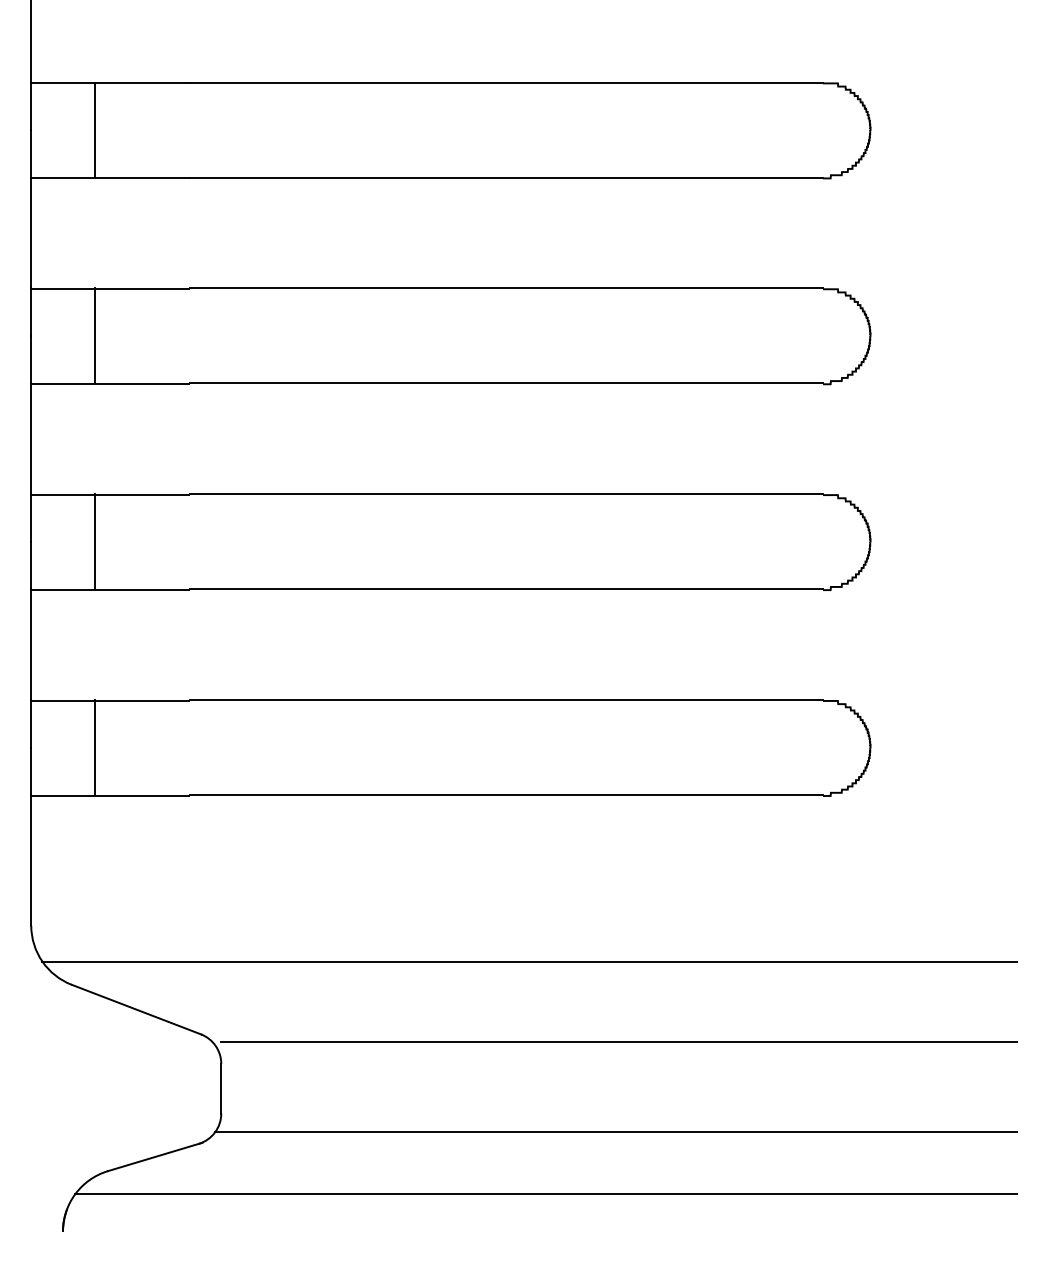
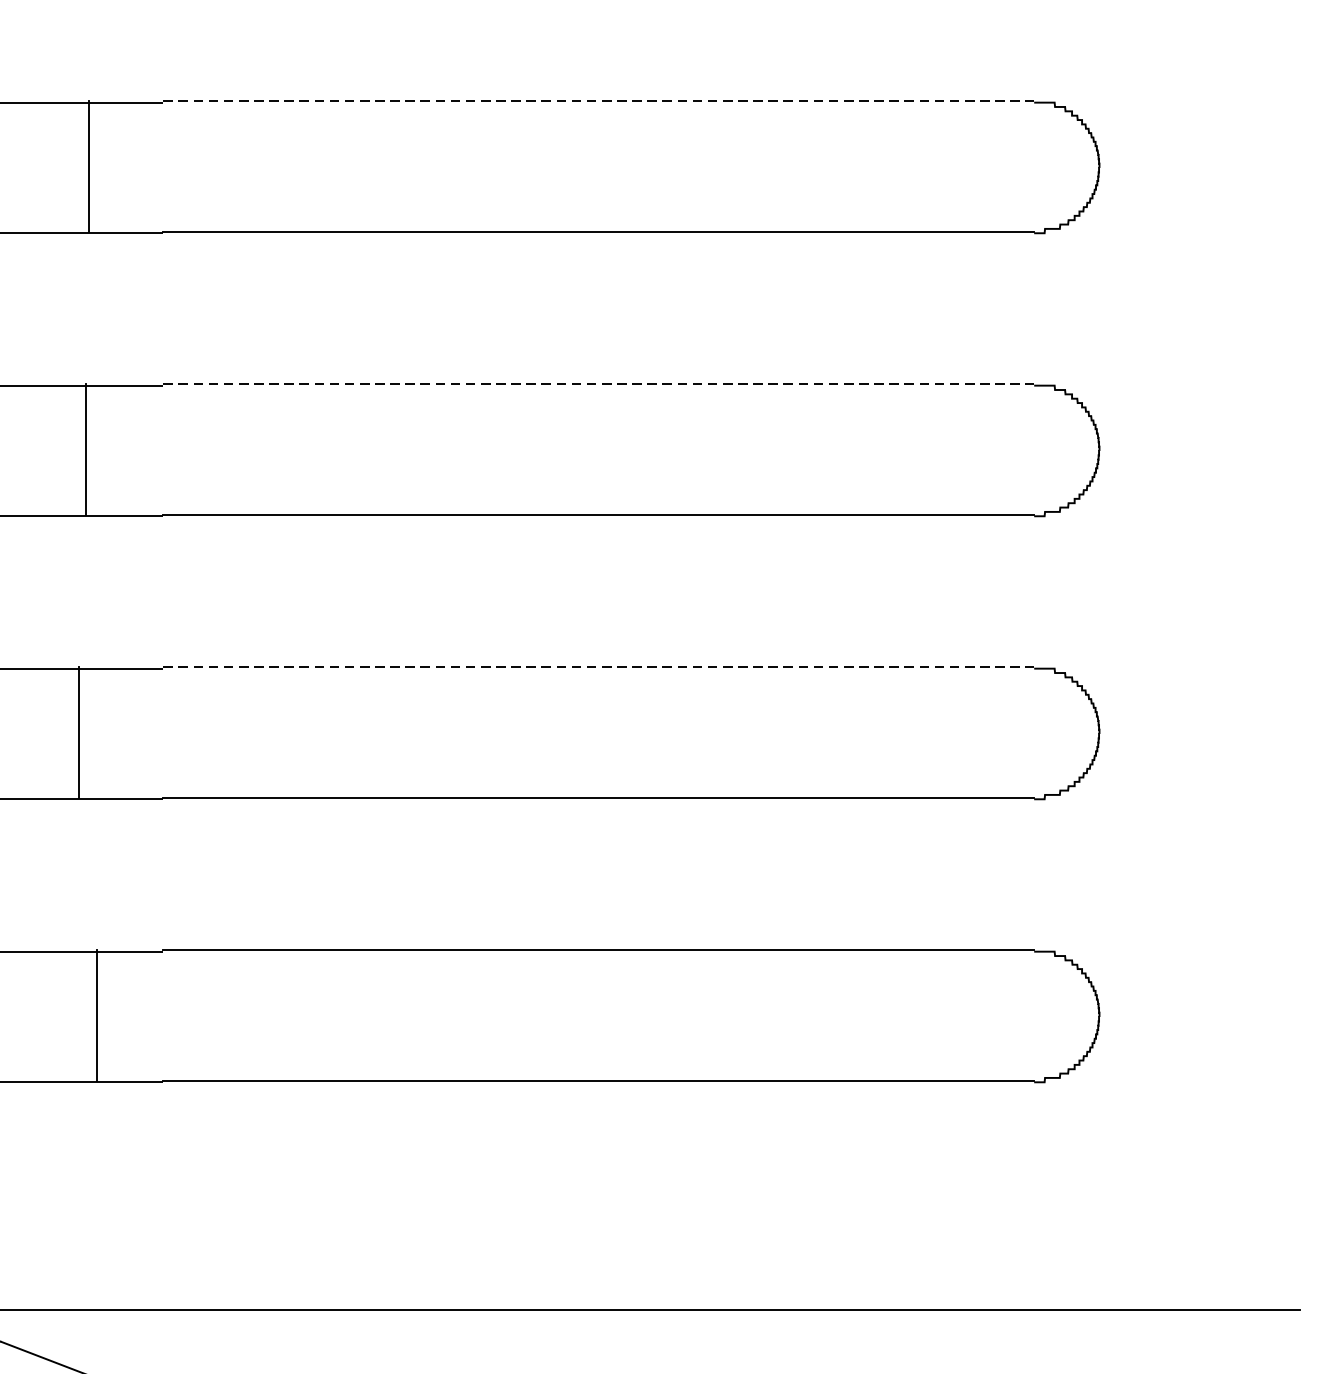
line: (506, 82) -> (599, 101), solid -> dashed
line: (94, 129) -> (88, 166), moved
line: (506, 288) -> (599, 384), solid -> dashed
line: (94, 335) -> (86, 449), moved
line: (506, 494) -> (599, 667), solid -> dashed
line: (94, 541) -> (79, 732), moved
line: (94, 747) -> (97, 1015), moved

